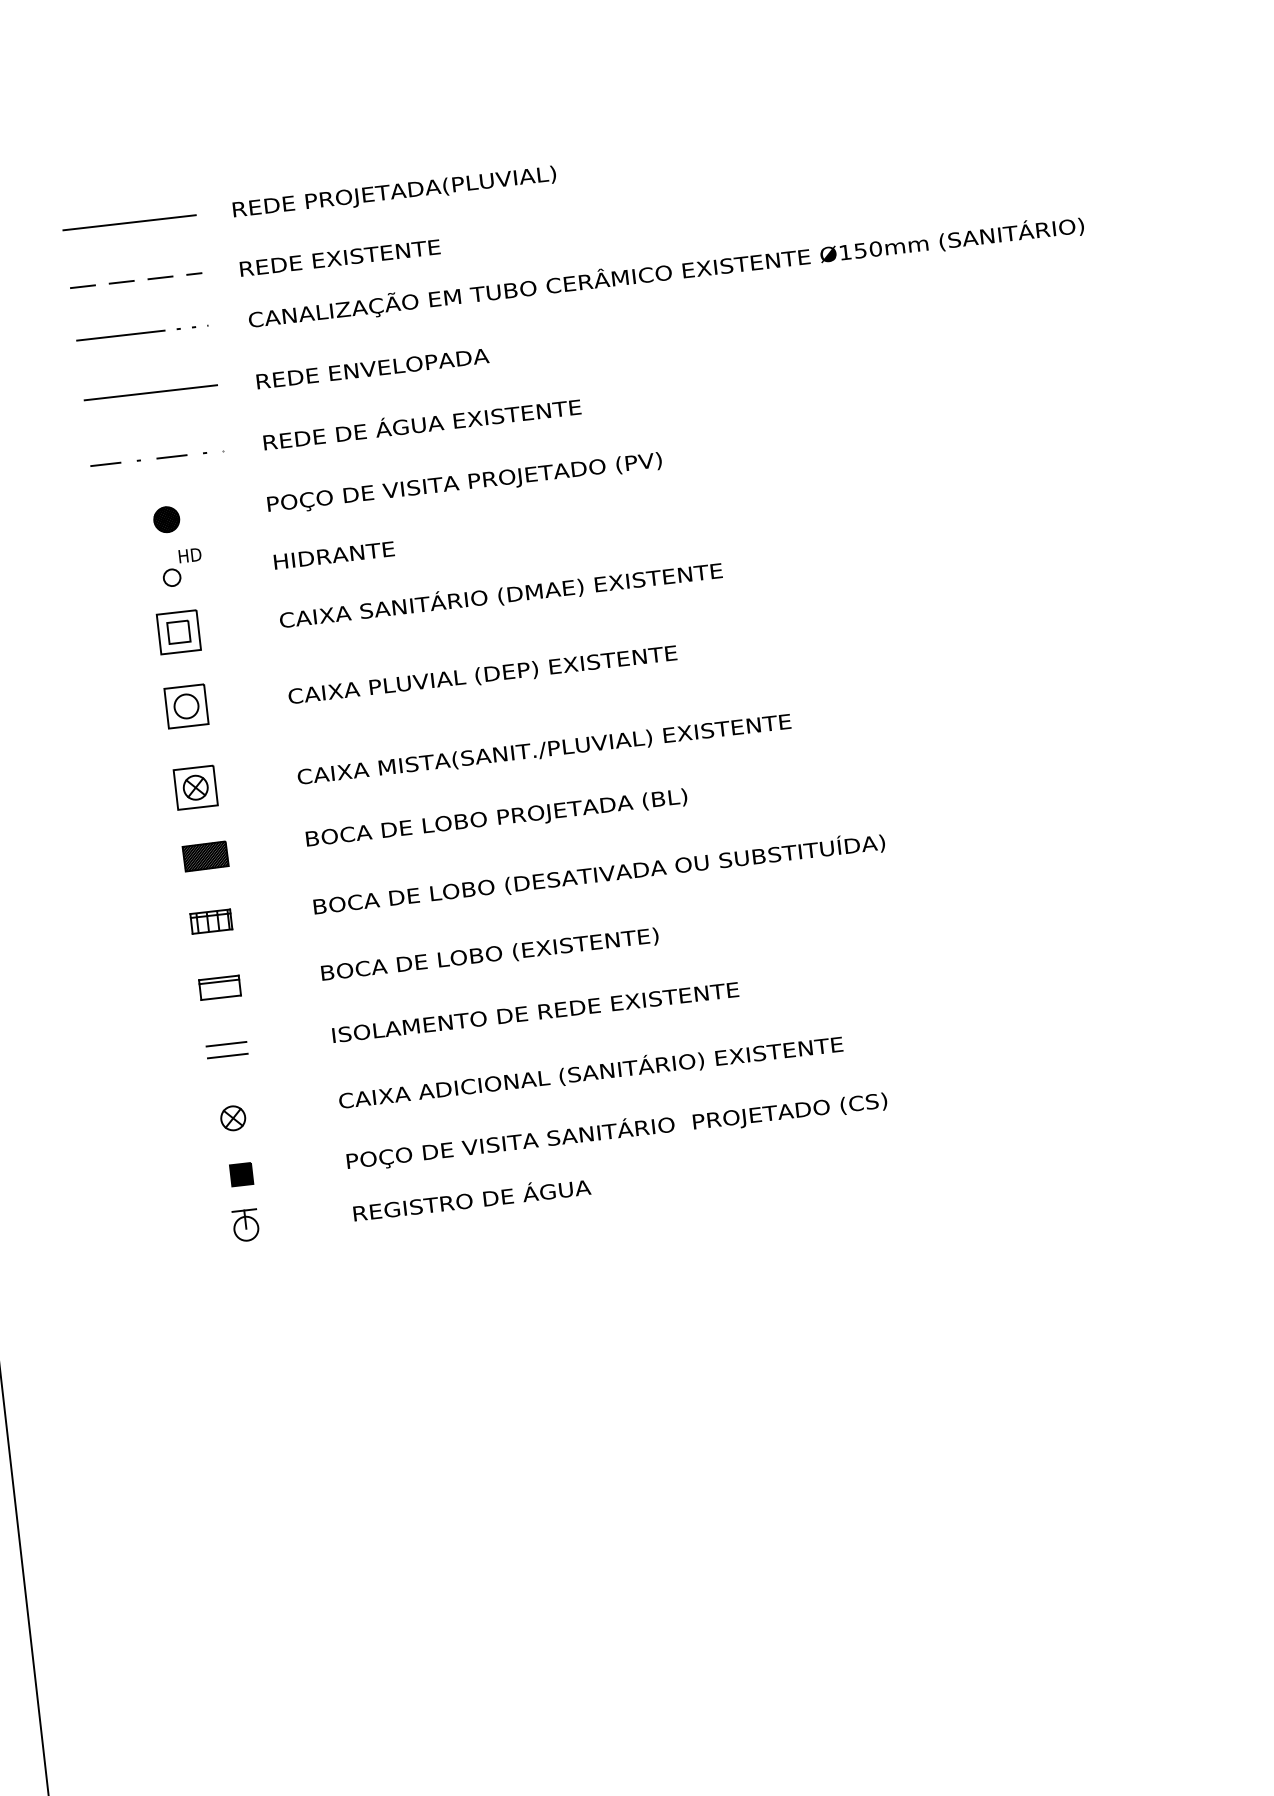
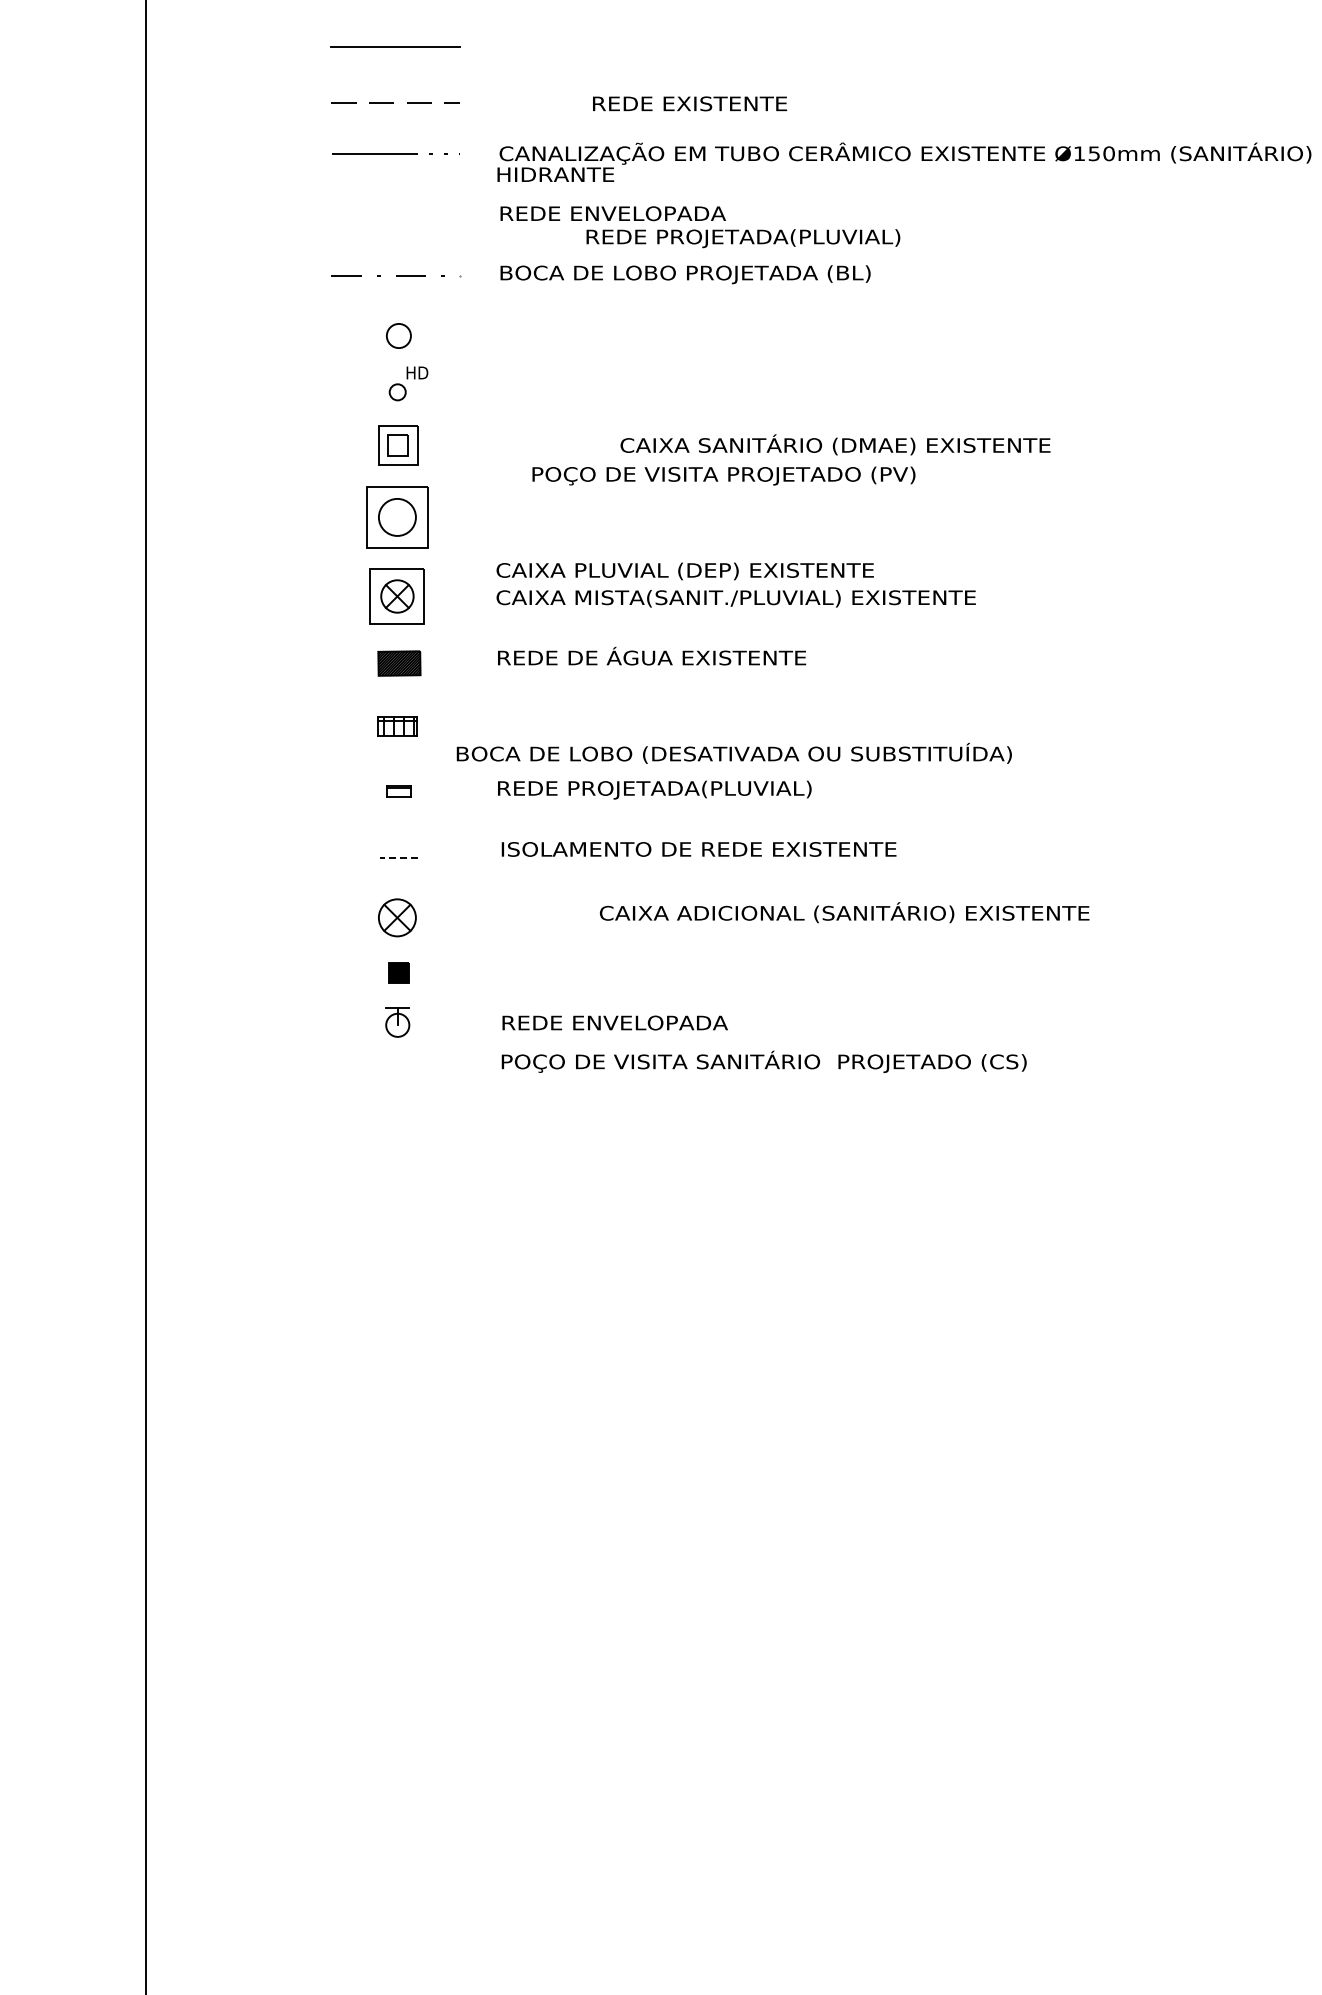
text: (394, 193) -> (743, 238), moved
text: (340, 257) -> (690, 103), moved
line: (150, 392) -> (397, 212), removed
text: (455, 420) -> (686, 272), REDE DE ÁGUA EXISTENTE -> BOCA DE LOBO PROJETADA (BL)
text: (464, 483) -> (723, 475), moved
hatch: (166, 519) -> (398, 335), removed
text: (333, 555) -> (555, 174), moved
text: (500, 594) -> (835, 444), moved
text: (482, 675) -> (684, 571), moved
part: (186, 706) -> (397, 517), size x1.6
part: (195, 787) -> (397, 596), size x1.4
text: (498, 816) -> (684, 657), BOCA DE LOBO PROJETADA (BL) -> REDE DE ÁGUA EXISTENTE
text: (598, 874) -> (733, 753), moved
text: (490, 955) -> (662, 789), BOCA DE LOBO (EXISTENTE) -> REDE PROJETADA(PLUVIAL)
part: (219, 988) -> (398, 791), size x0.6
line: (226, 1044) -> (398, 846), removed
line: (227, 1056) -> (398, 857), solid -> dashed
text: (590, 1071) -> (844, 912), moved
part: (232, 1118) -> (396, 917), size x1.6
text: (616, 1130) -> (763, 1061), moved
text: (487, 1196) -> (632, 1020), REGISTRO DE ÁGUA -> REDE ENVELOPADA

